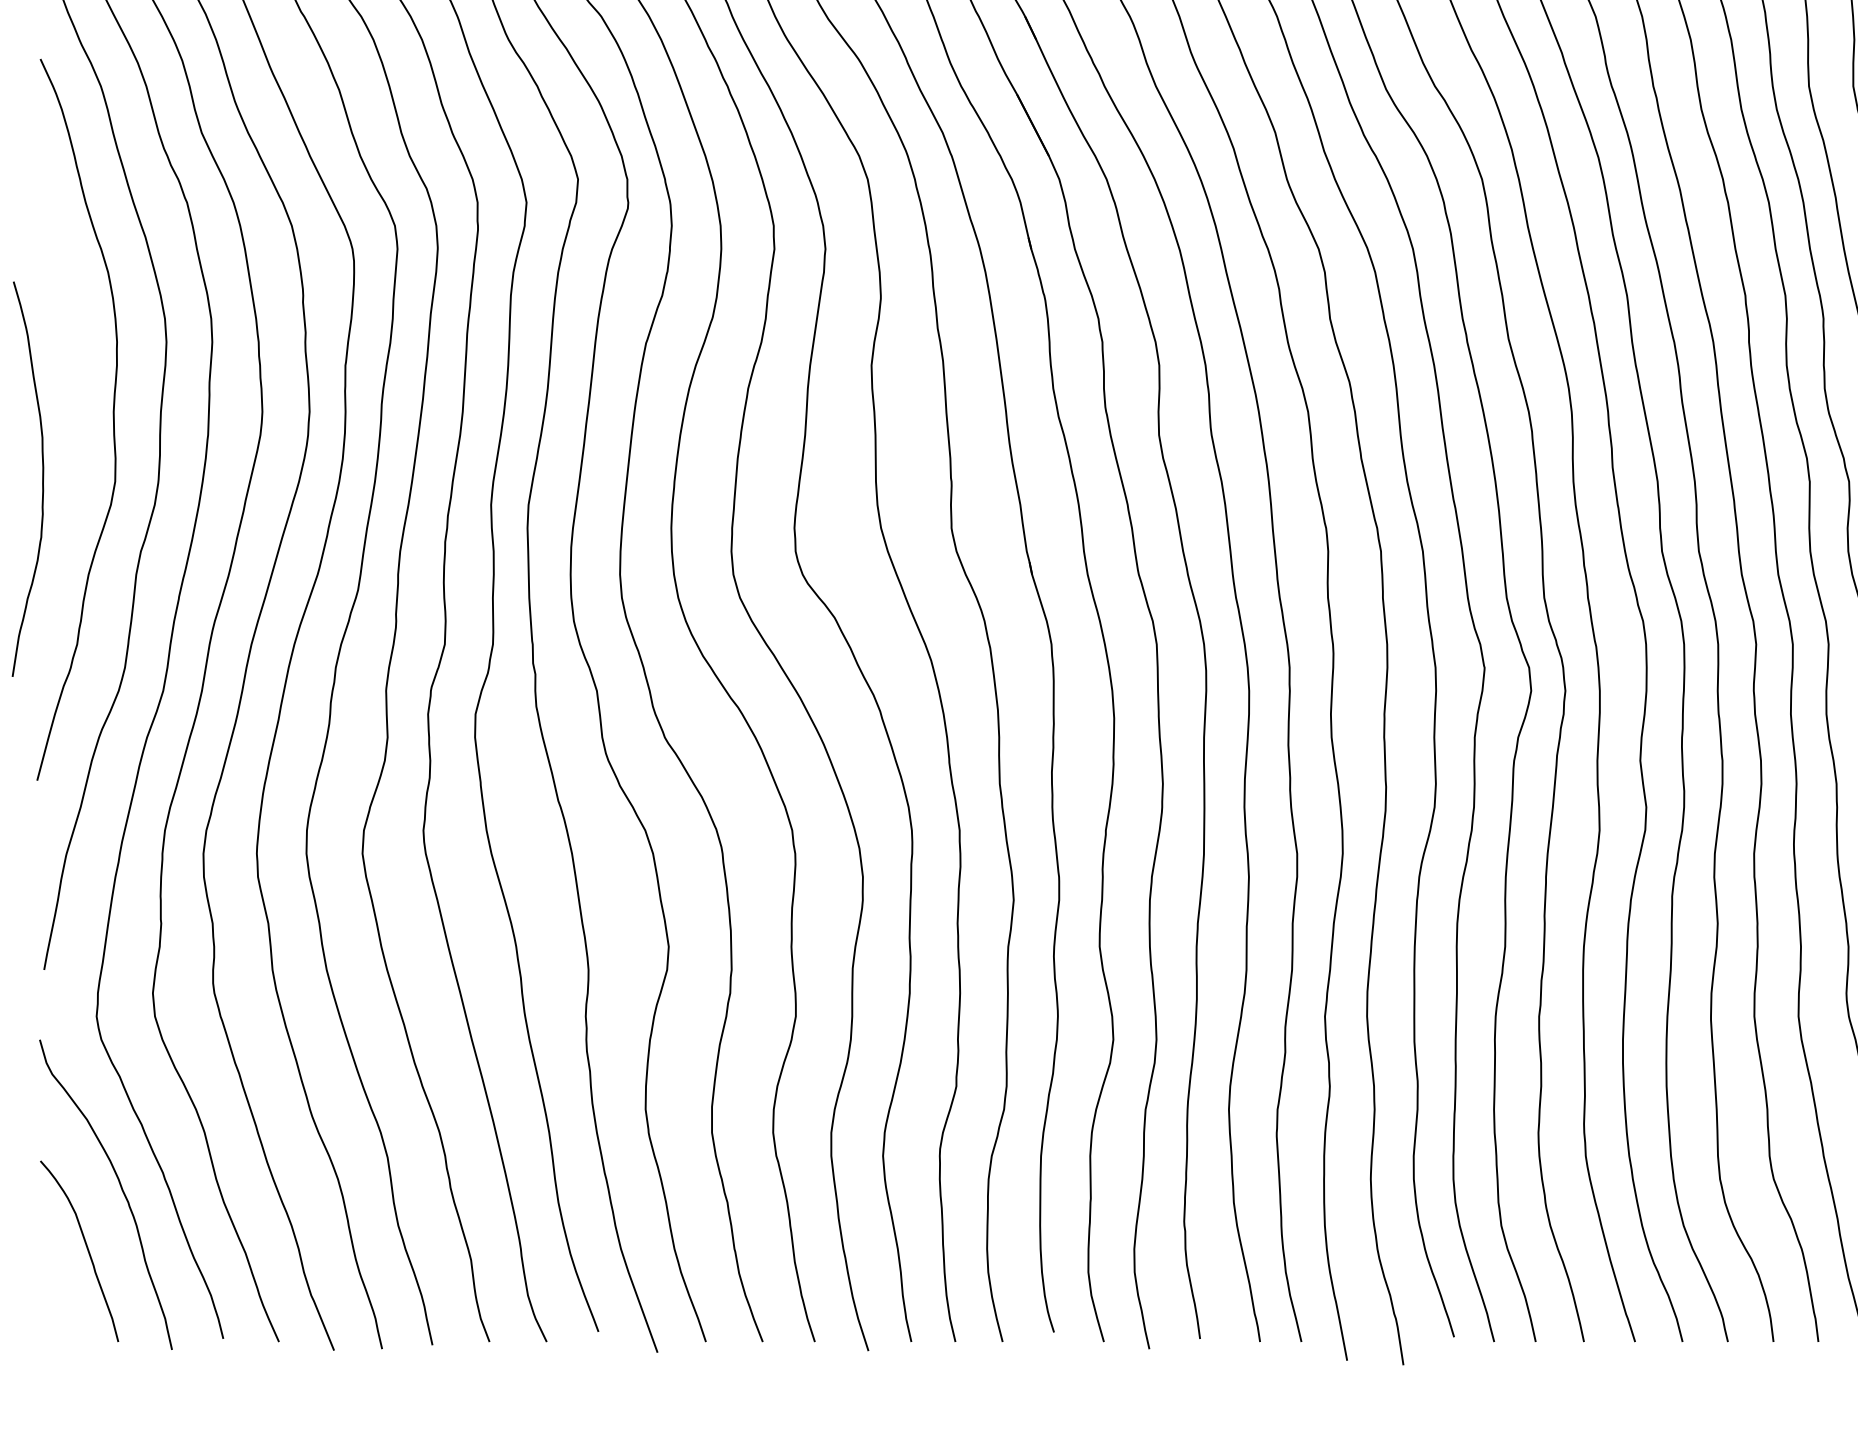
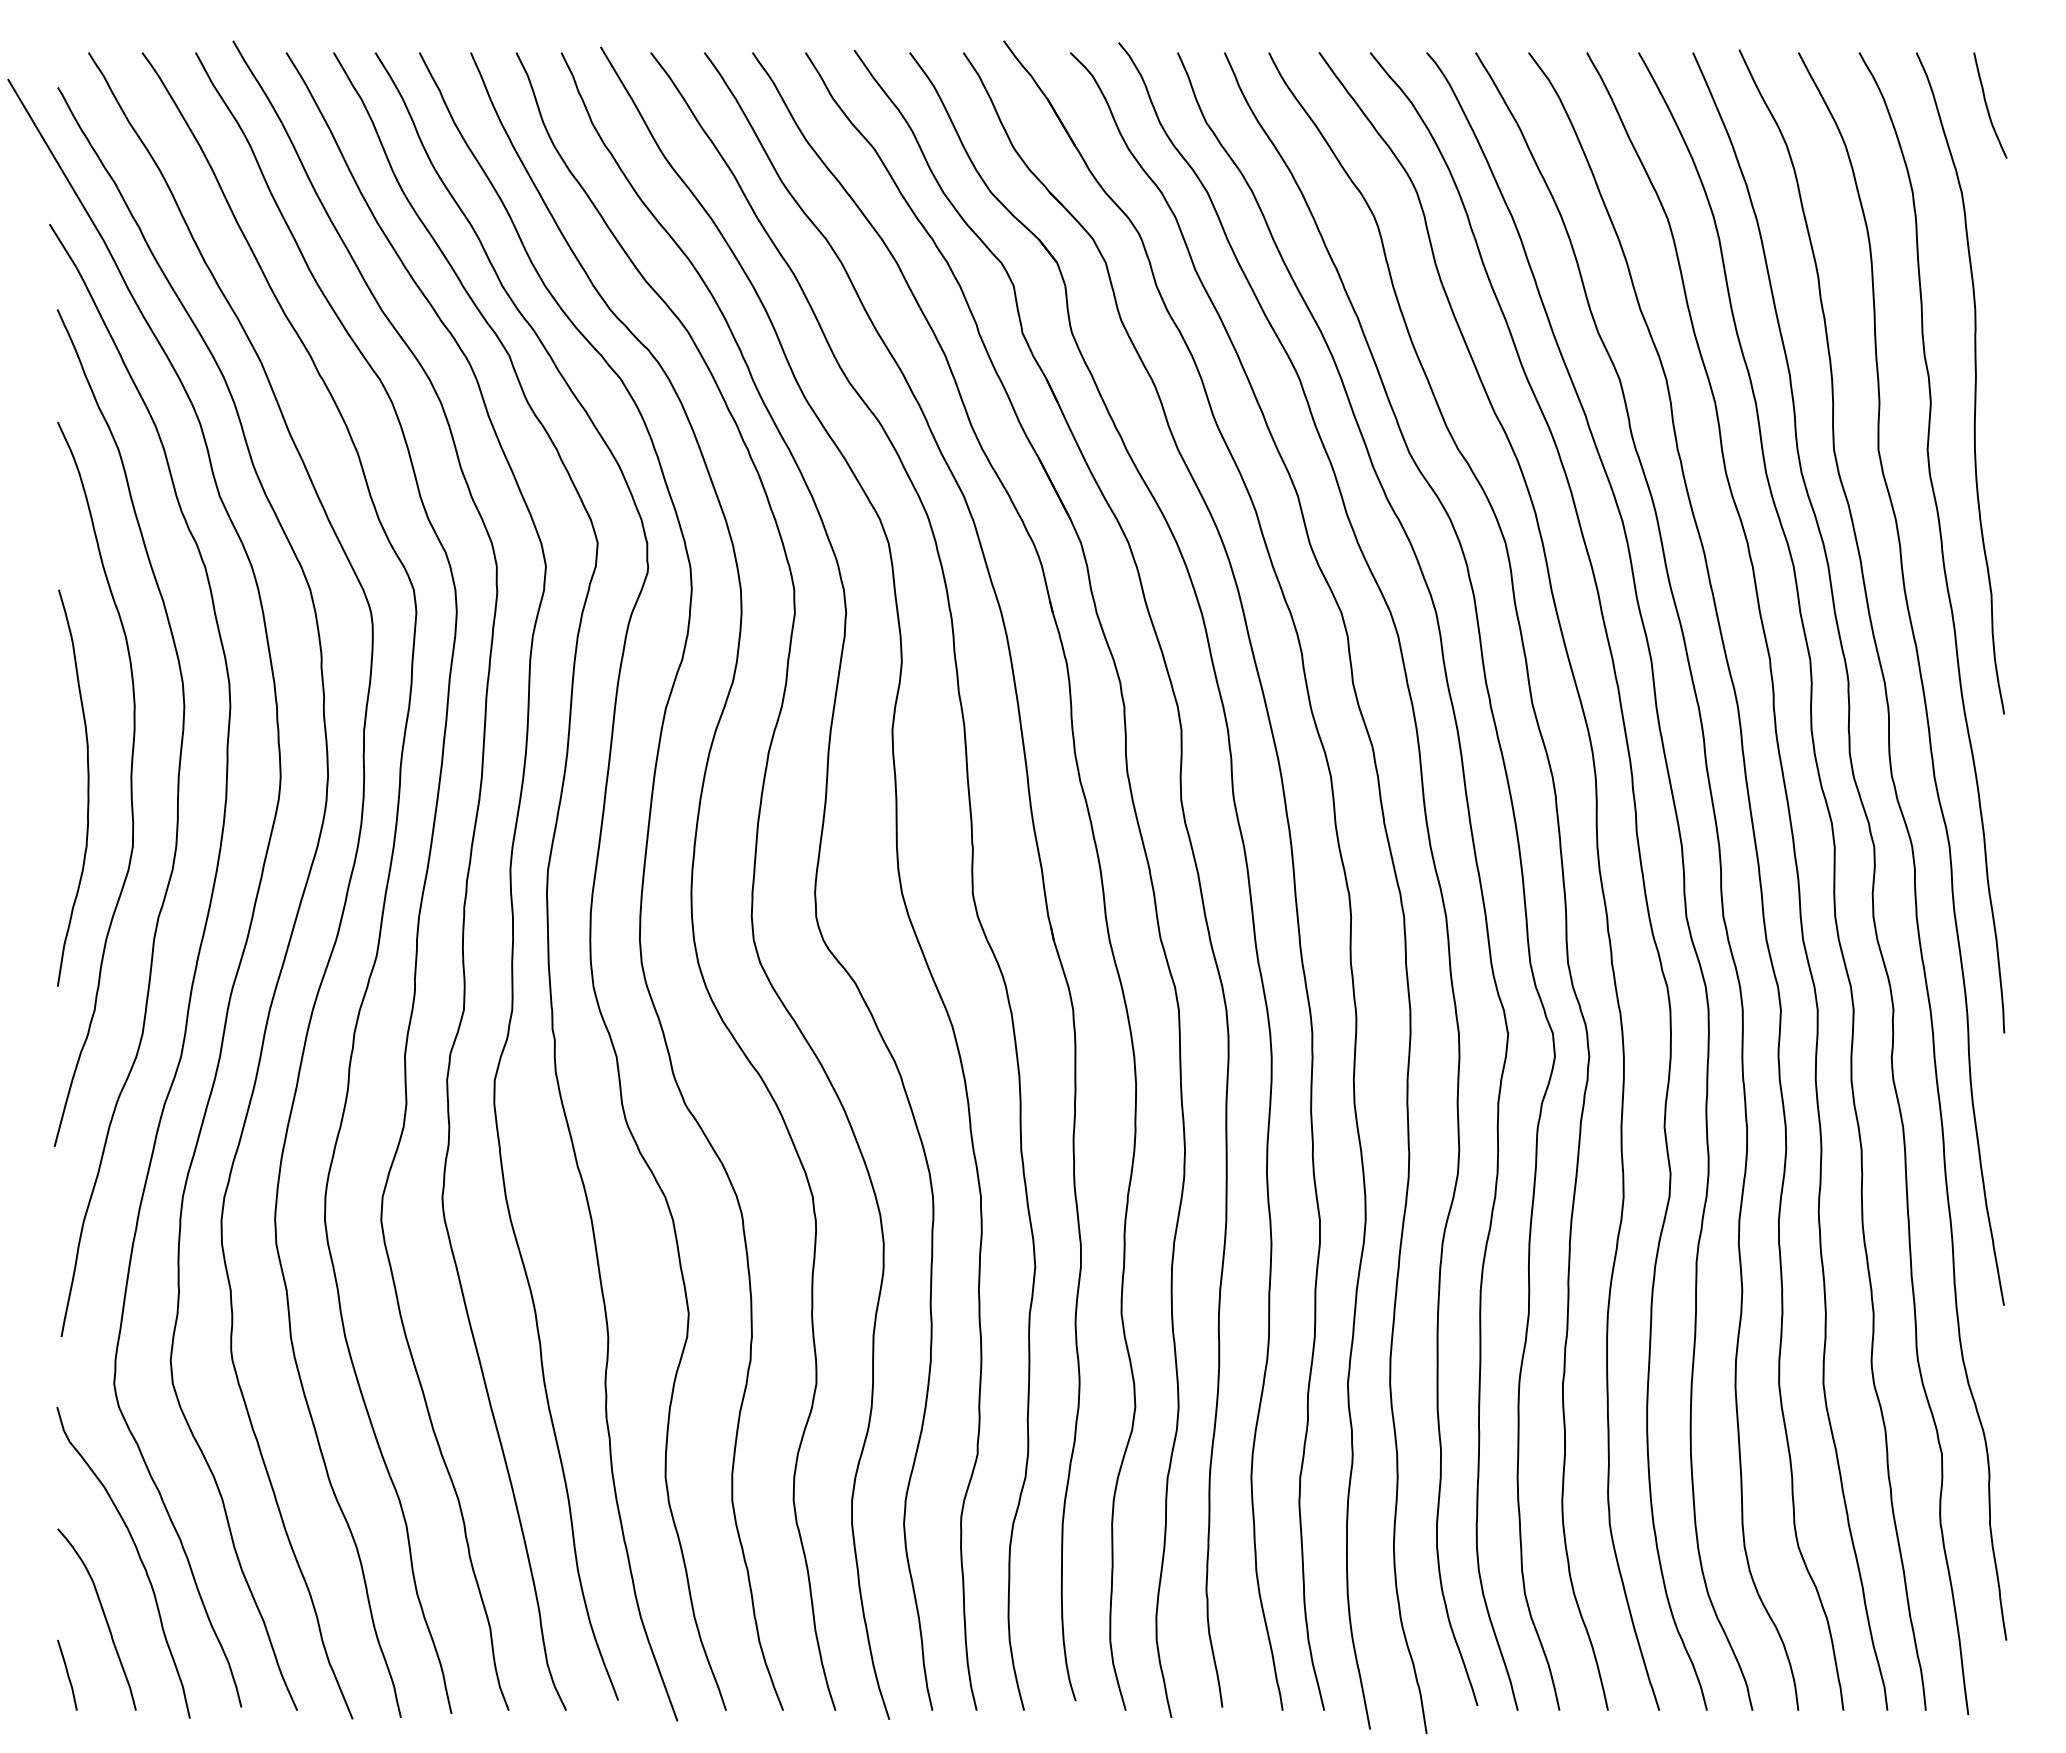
curve: (42, 478) -> (87, 787), moved
line: (50, 1305) -> (67, 1674), added

